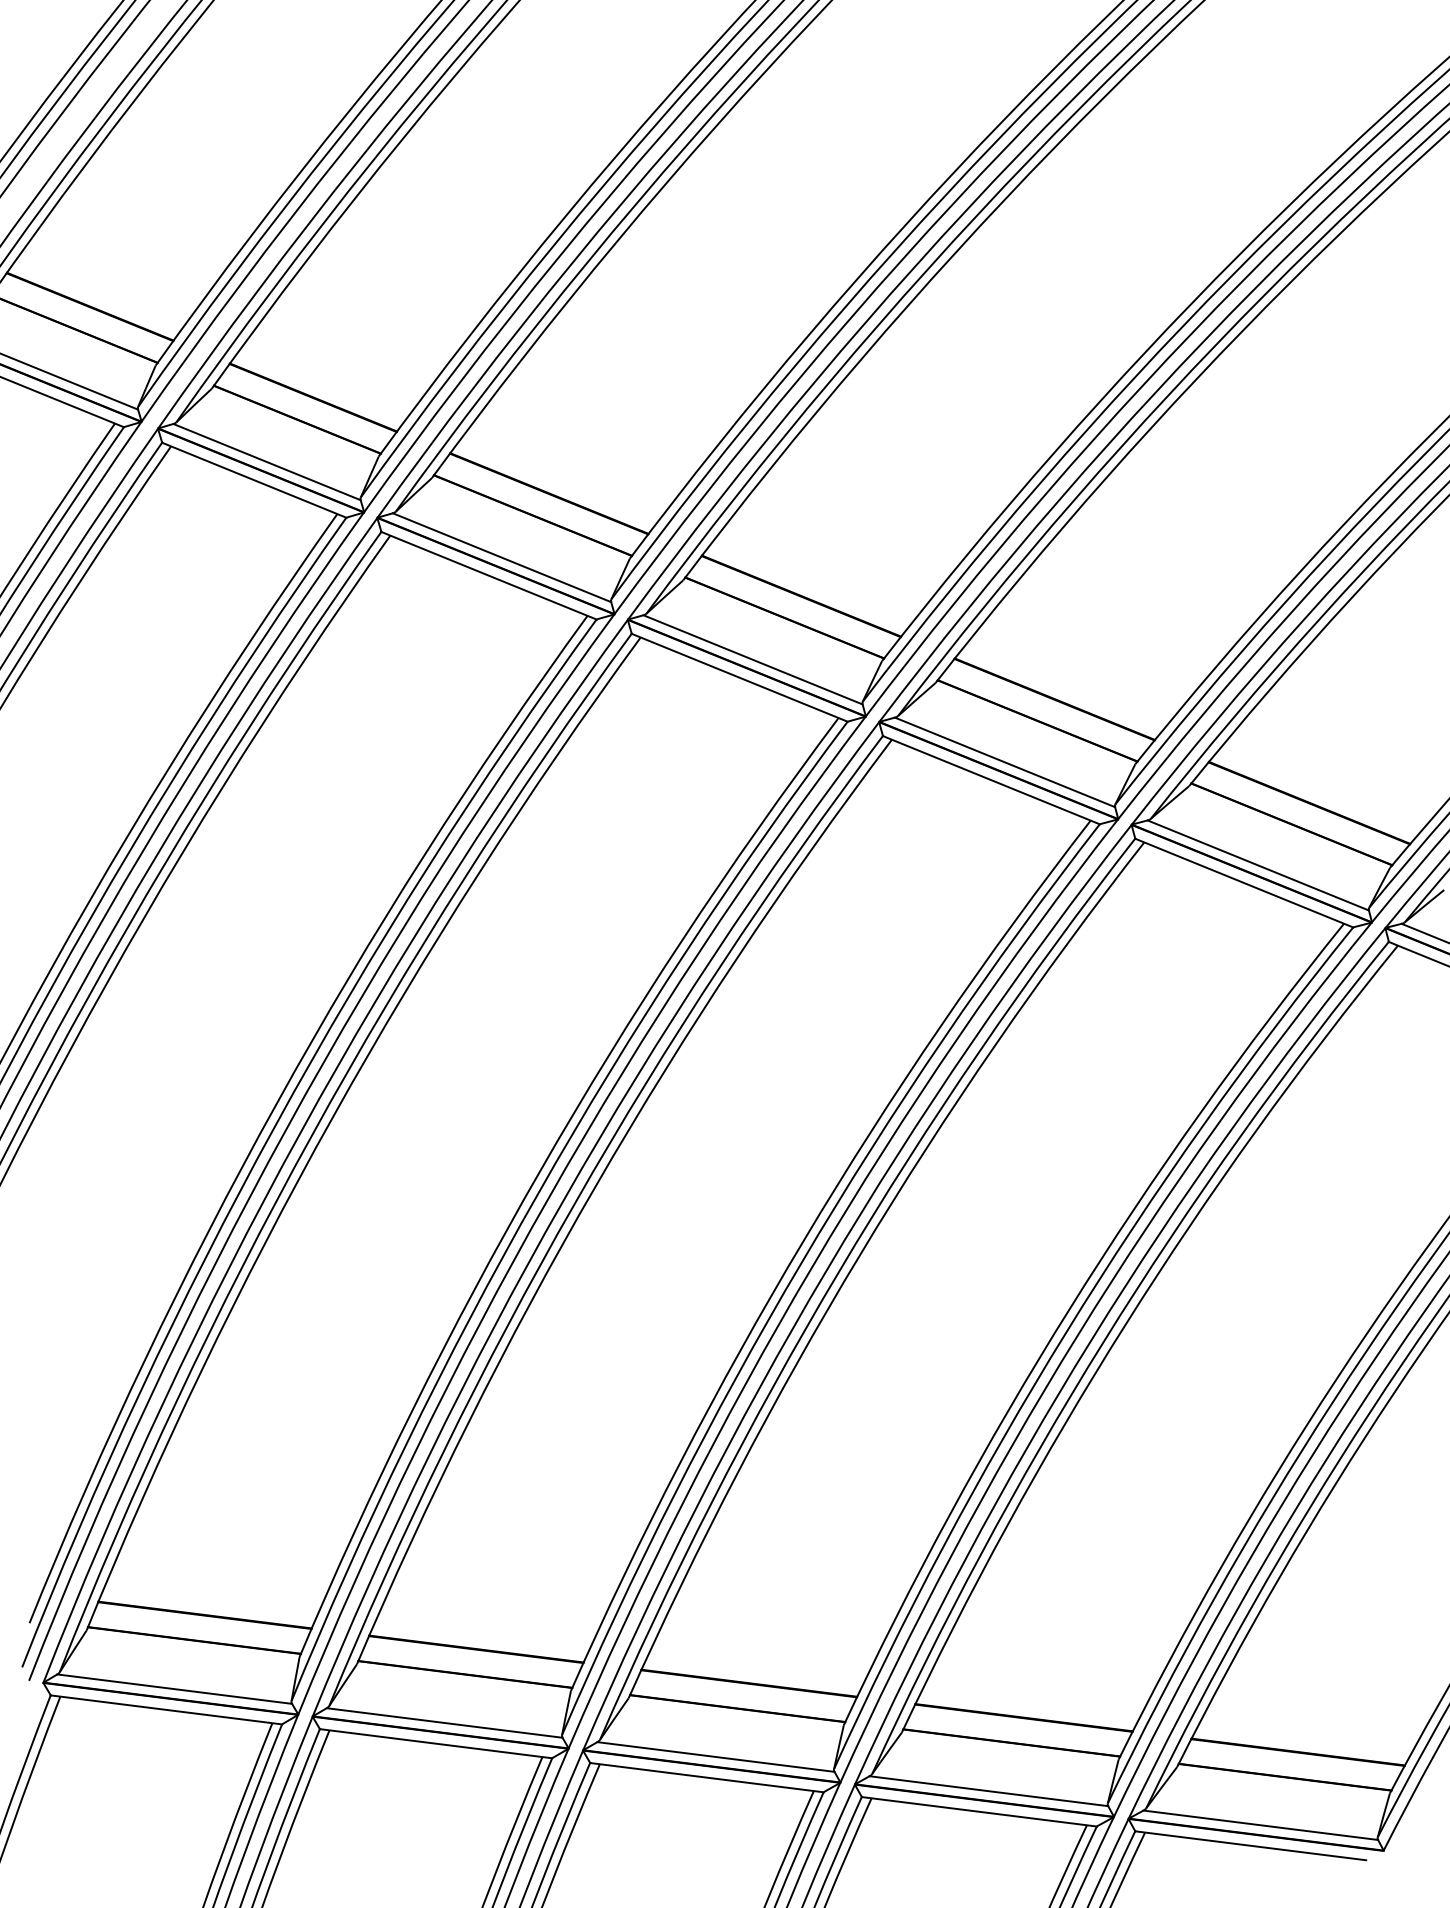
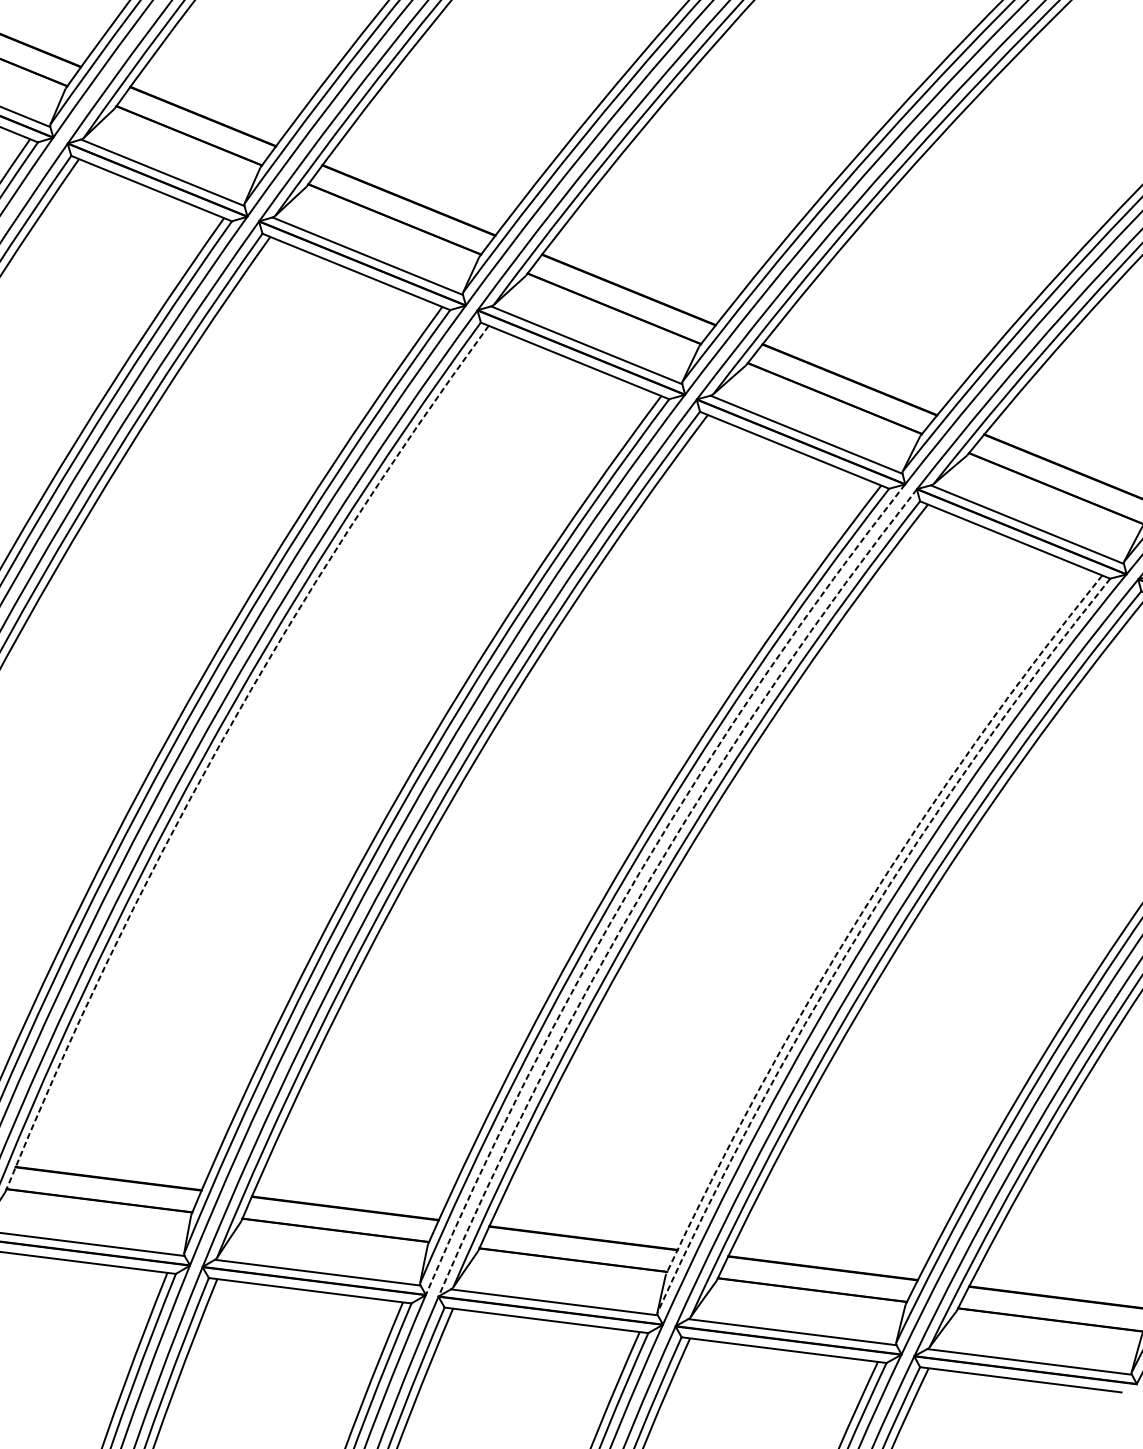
arc: (333, 1116) -> (220, 743), solid -> dashed
arc: (812, 1265) -> (638, 873), solid -> dashed
arc: (827, 1269) -> (651, 877), solid -> dashed
arc: (1069, 1309) -> (862, 912), solid -> dashed
arc: (1066, 1331) -> (860, 931), solid -> dashed

